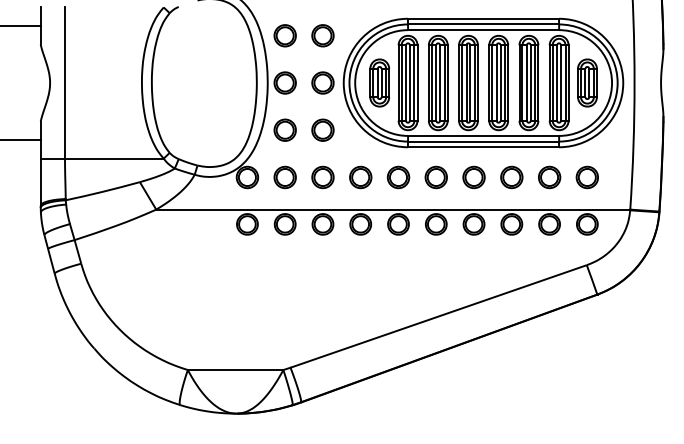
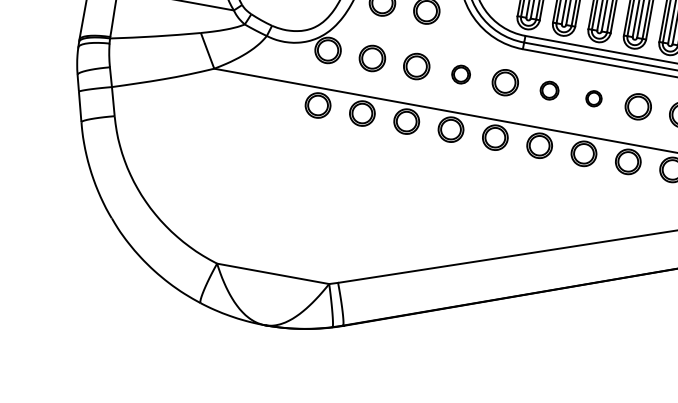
part: (360, 177) -> (460, 74), size x0.7
part: (435, 177) -> (548, 90), size x0.7
part: (473, 177) -> (593, 98), size x0.6

